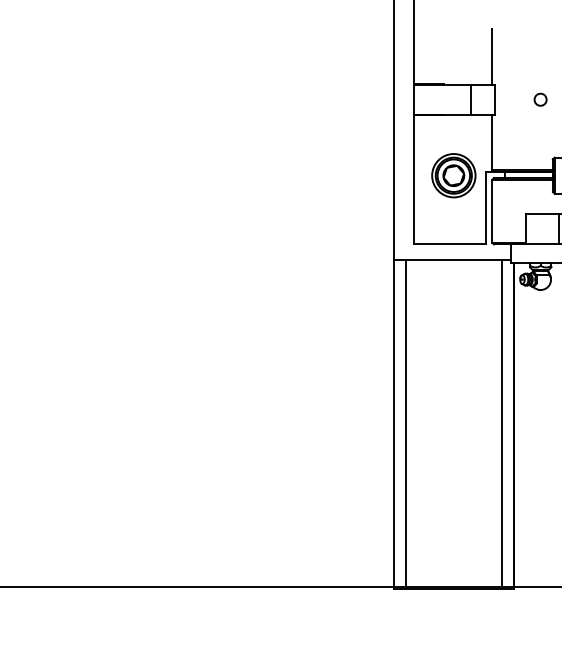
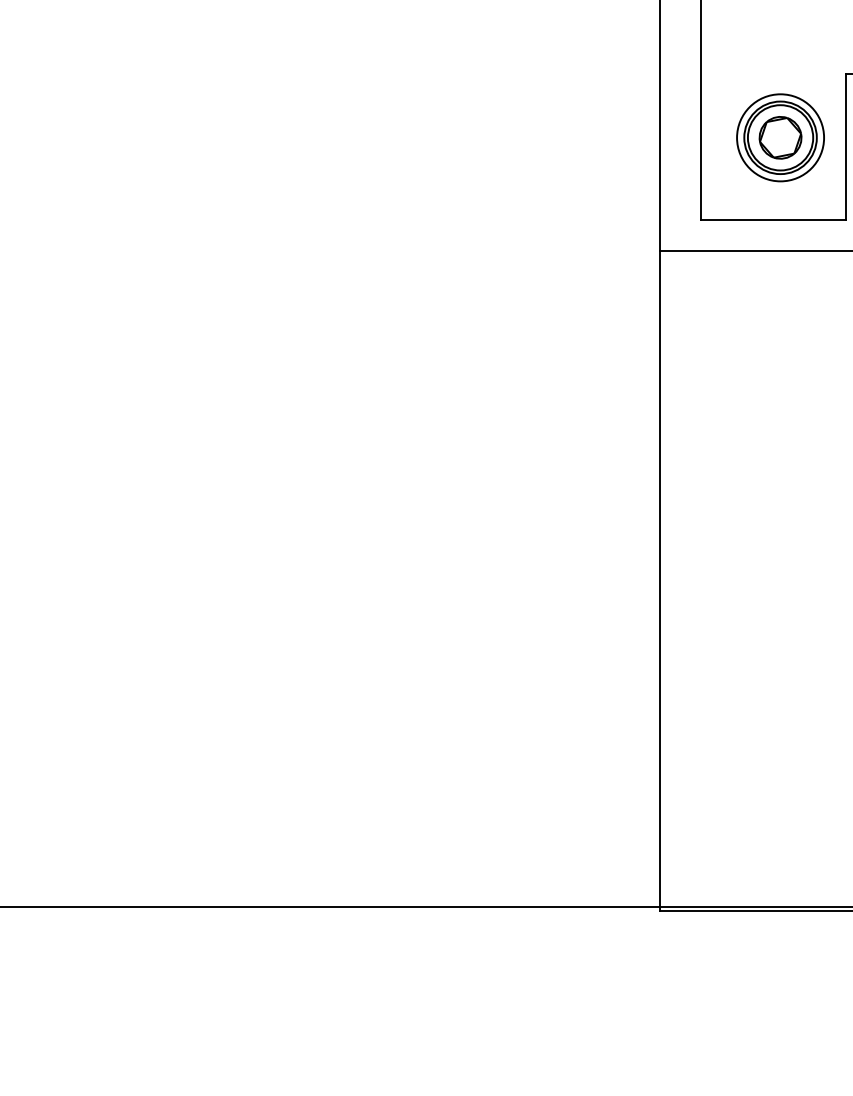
part: (453, 175) -> (779, 137), moved
line: (405, 424) -> (683, 580), removed

